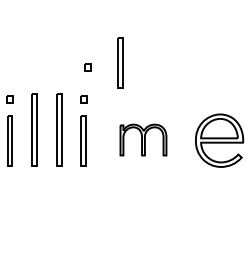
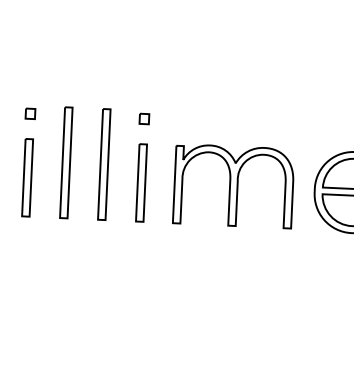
part: (120, 62) -> (203, 64), removed
part: (87, 67) -> (152, 70), removed
part: (143, 139) -> (233, 185), size x1.67

